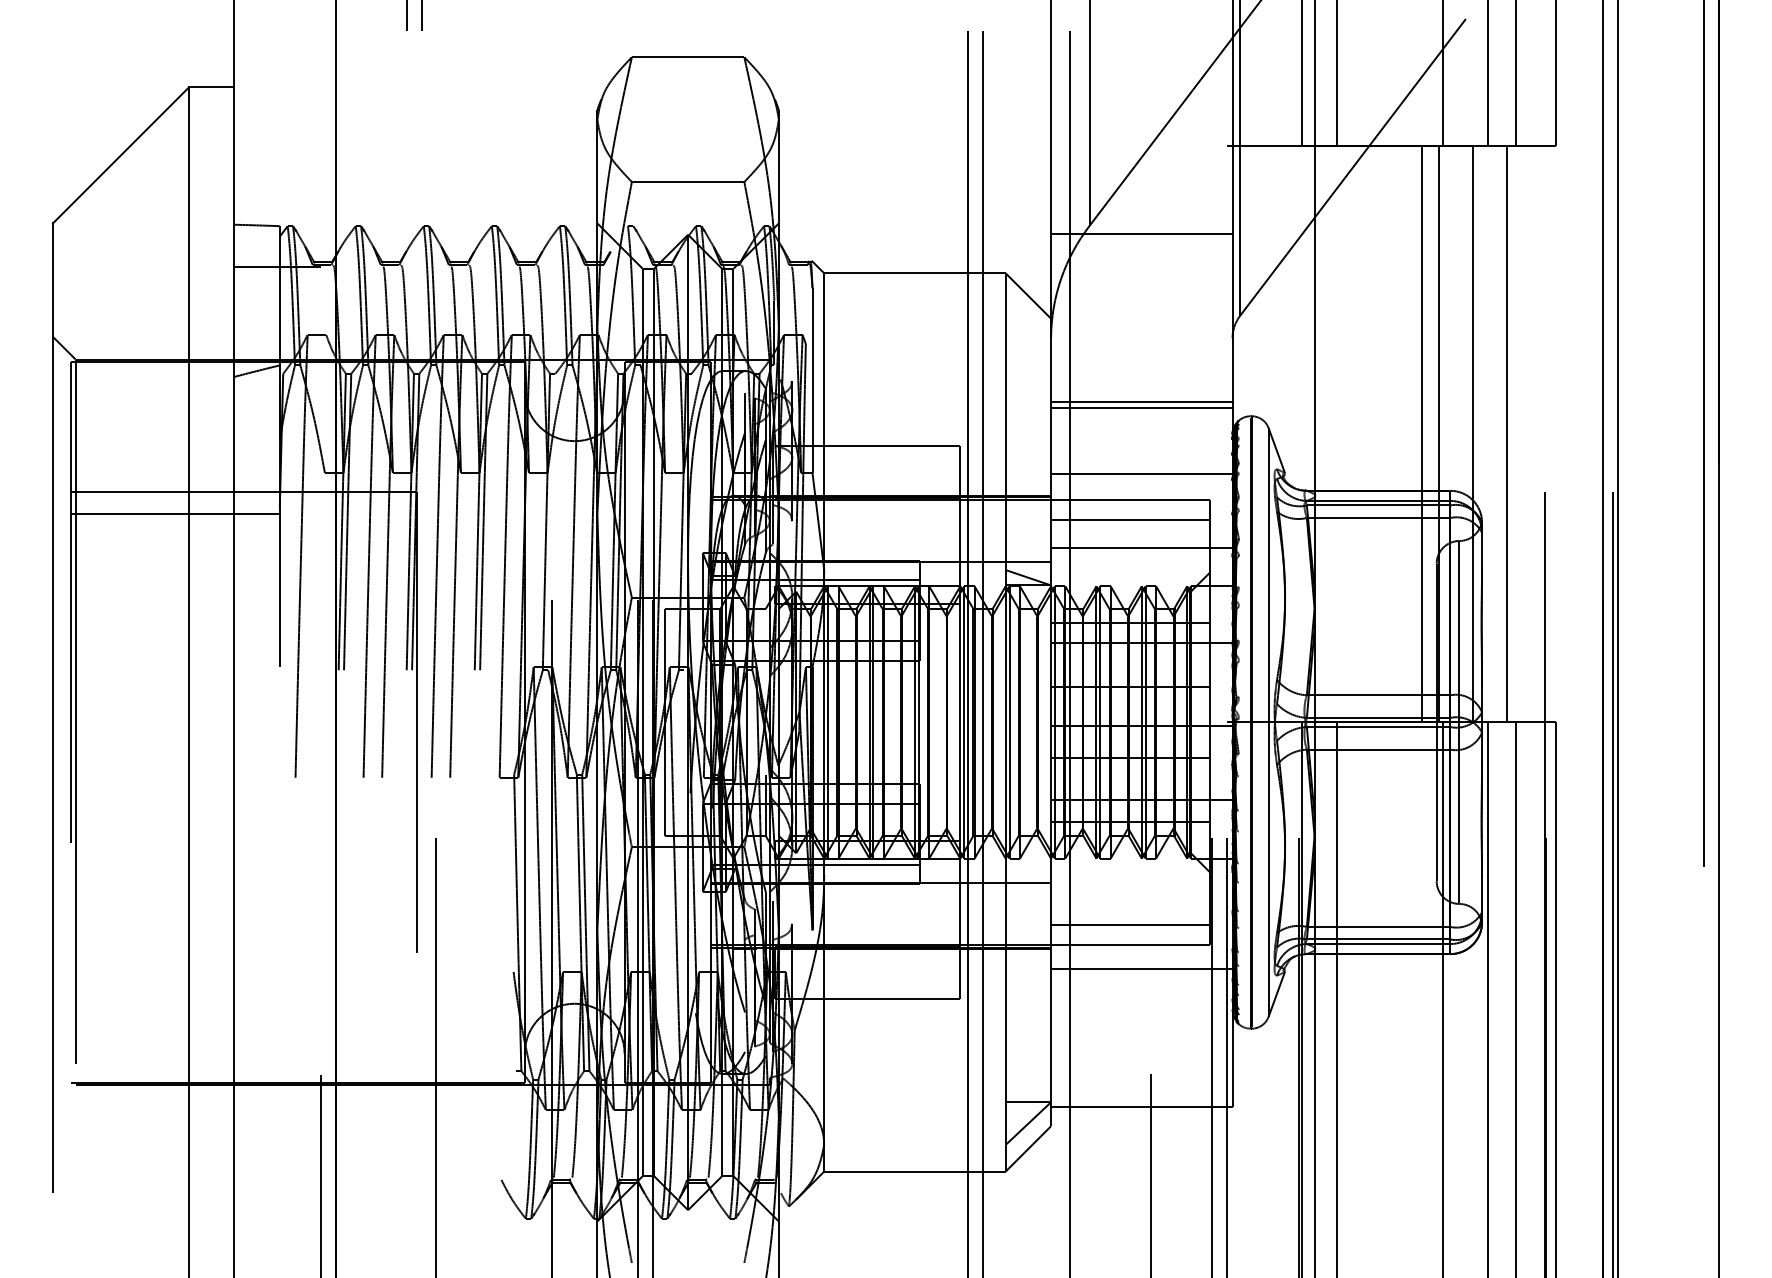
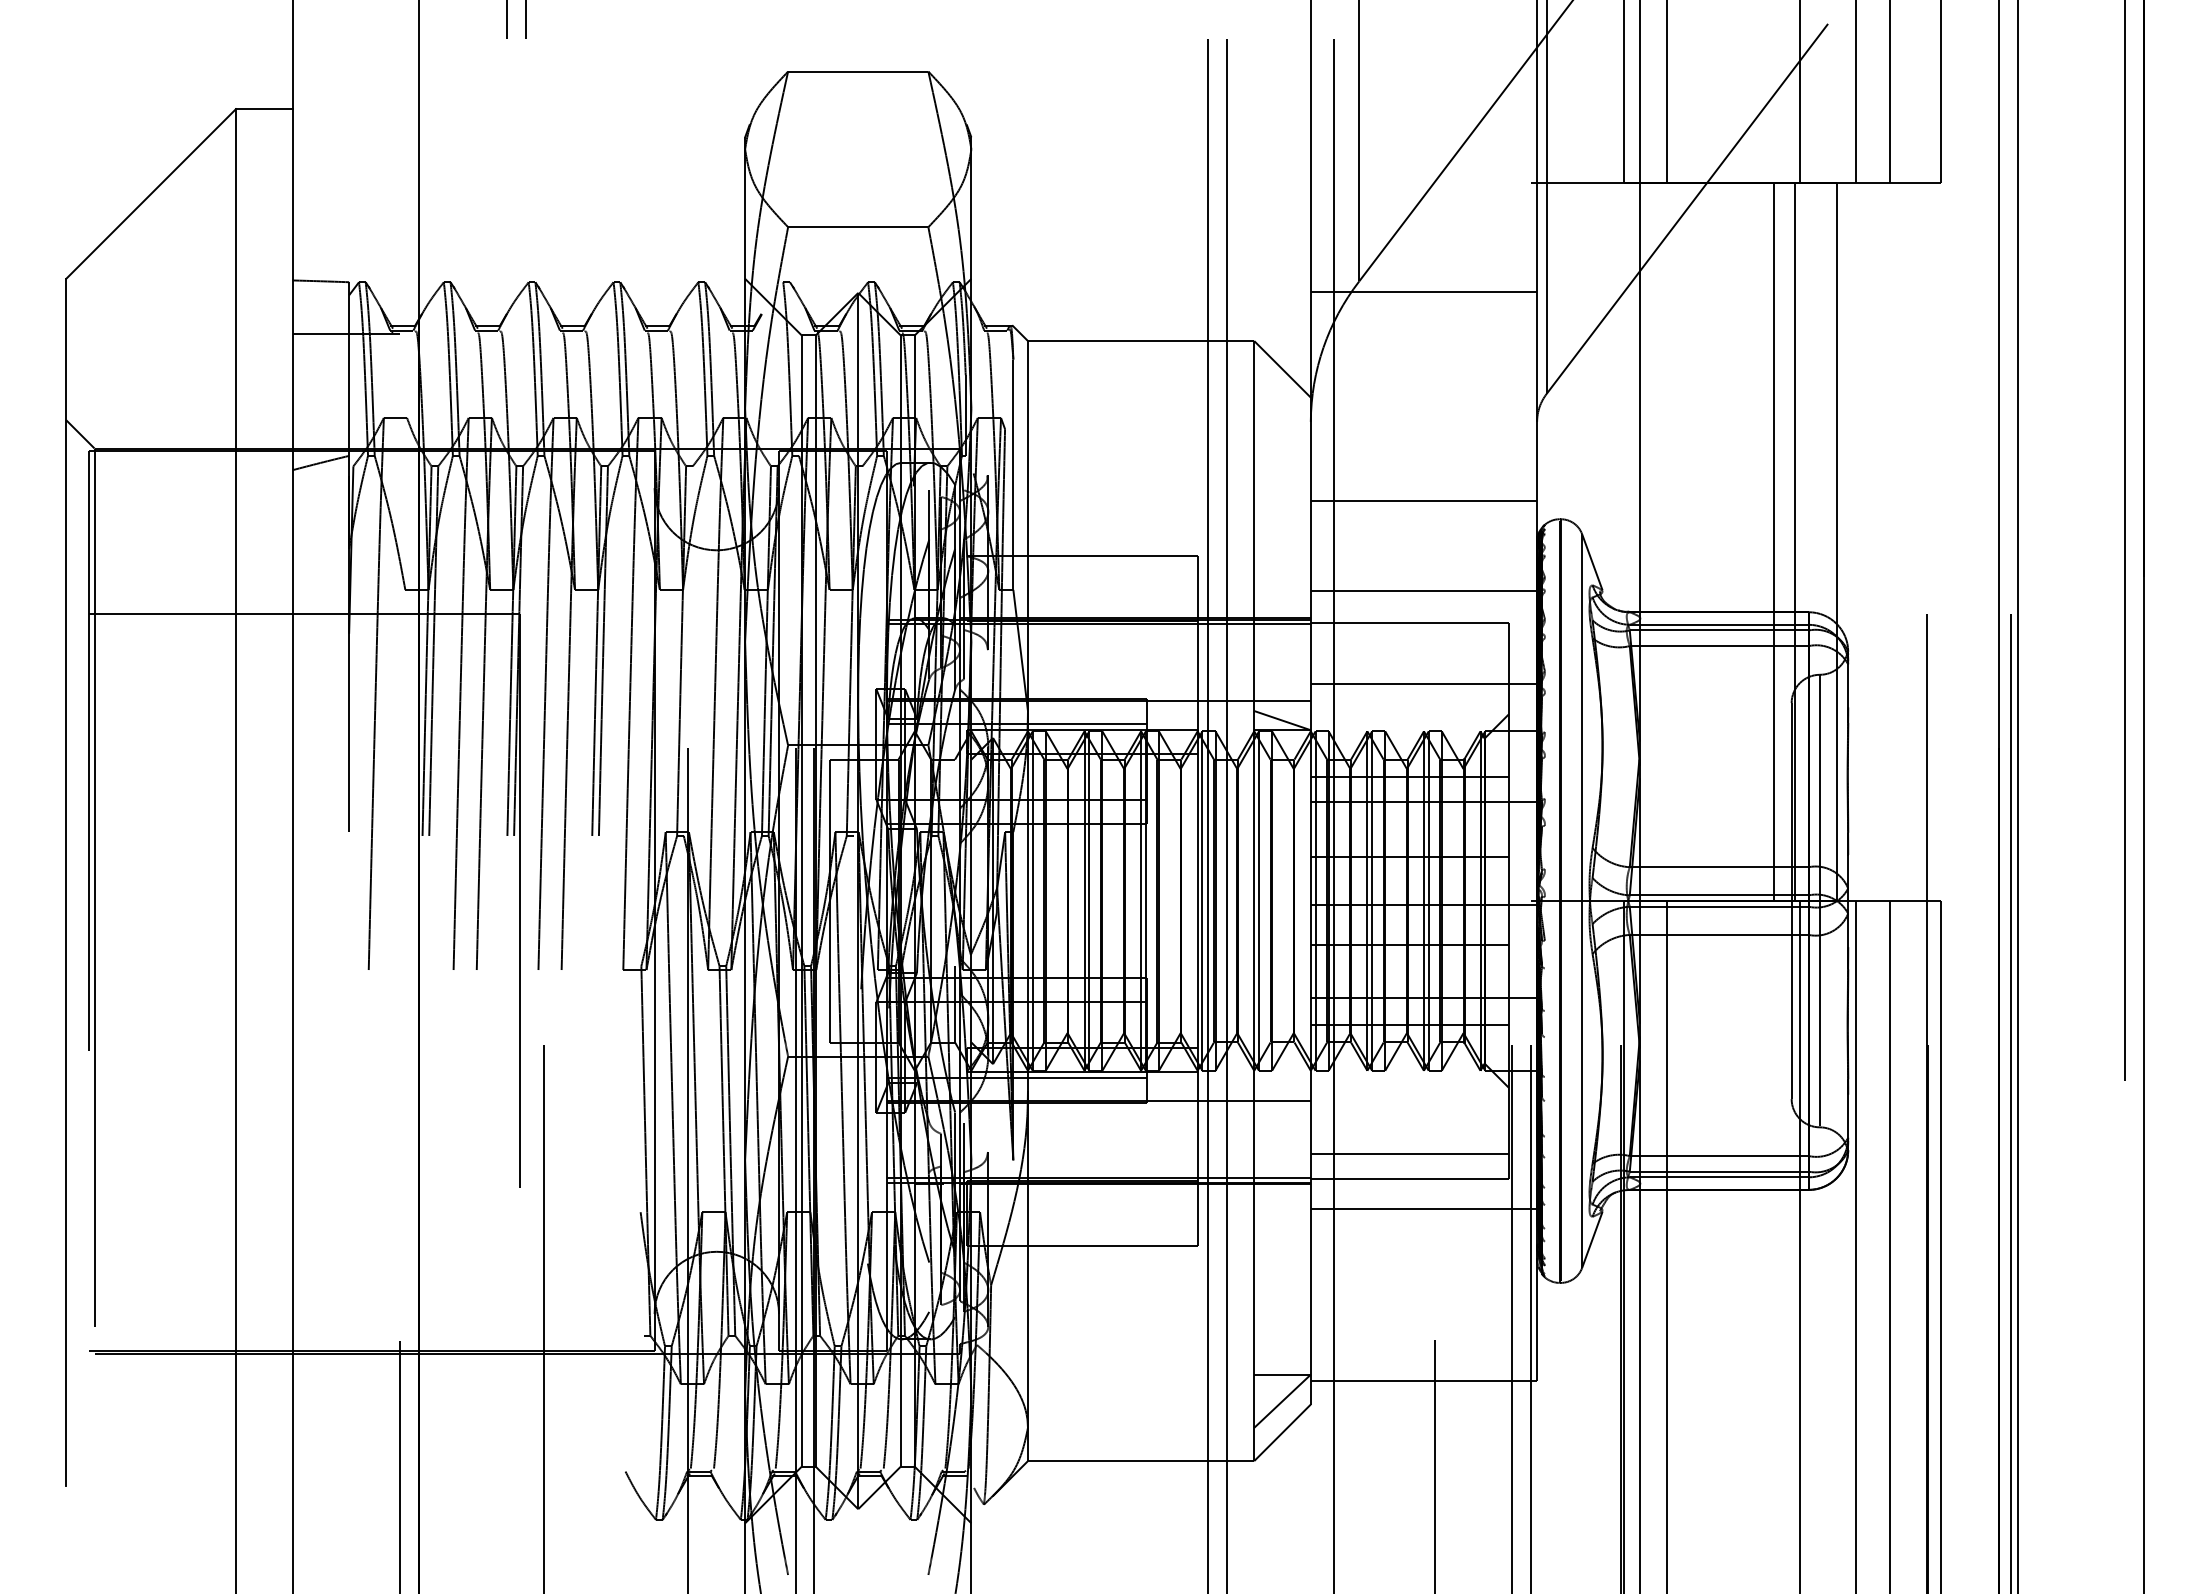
line: (1141, 408) -> (1423, 509), removed
line: (1507, 434) -> (1879, 541), removed
line: (175, 513) -> (218, 640), removed
line: (1130, 519) -> (1409, 648), removed

